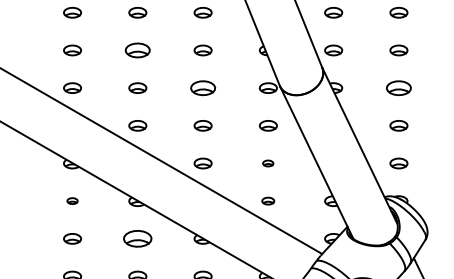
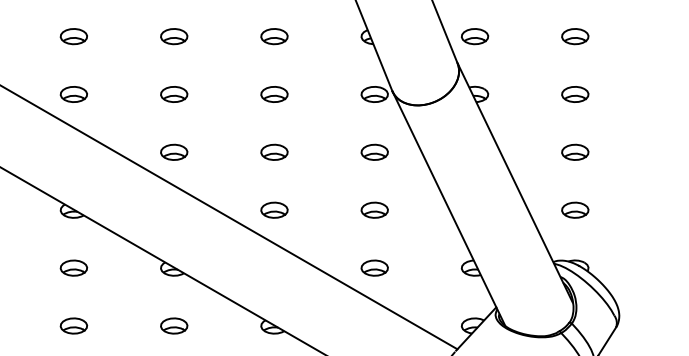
part: (137, 50) -> (173, 36), size x0.71
part: (202, 87) -> (273, 93), size x0.71
part: (398, 87) -> (574, 93), size x0.71
part: (267, 163) -> (373, 210), size x1.67
part: (72, 200) -> (73, 267), size x1.67
part: (267, 200) -> (373, 267), size x1.43
part: (137, 238) -> (173, 325), size x0.62

